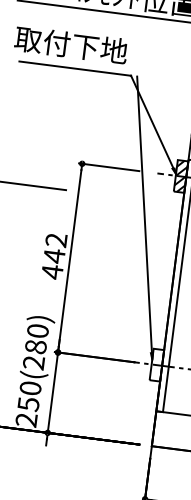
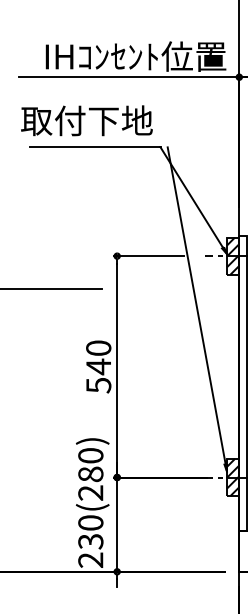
text: (54, 256) -> (98, 367), 442 -> 540
hatch: (156, 365) -> (232, 477), added
text: (28, 404) -> (90, 541), 250(280) -> 230(280)

